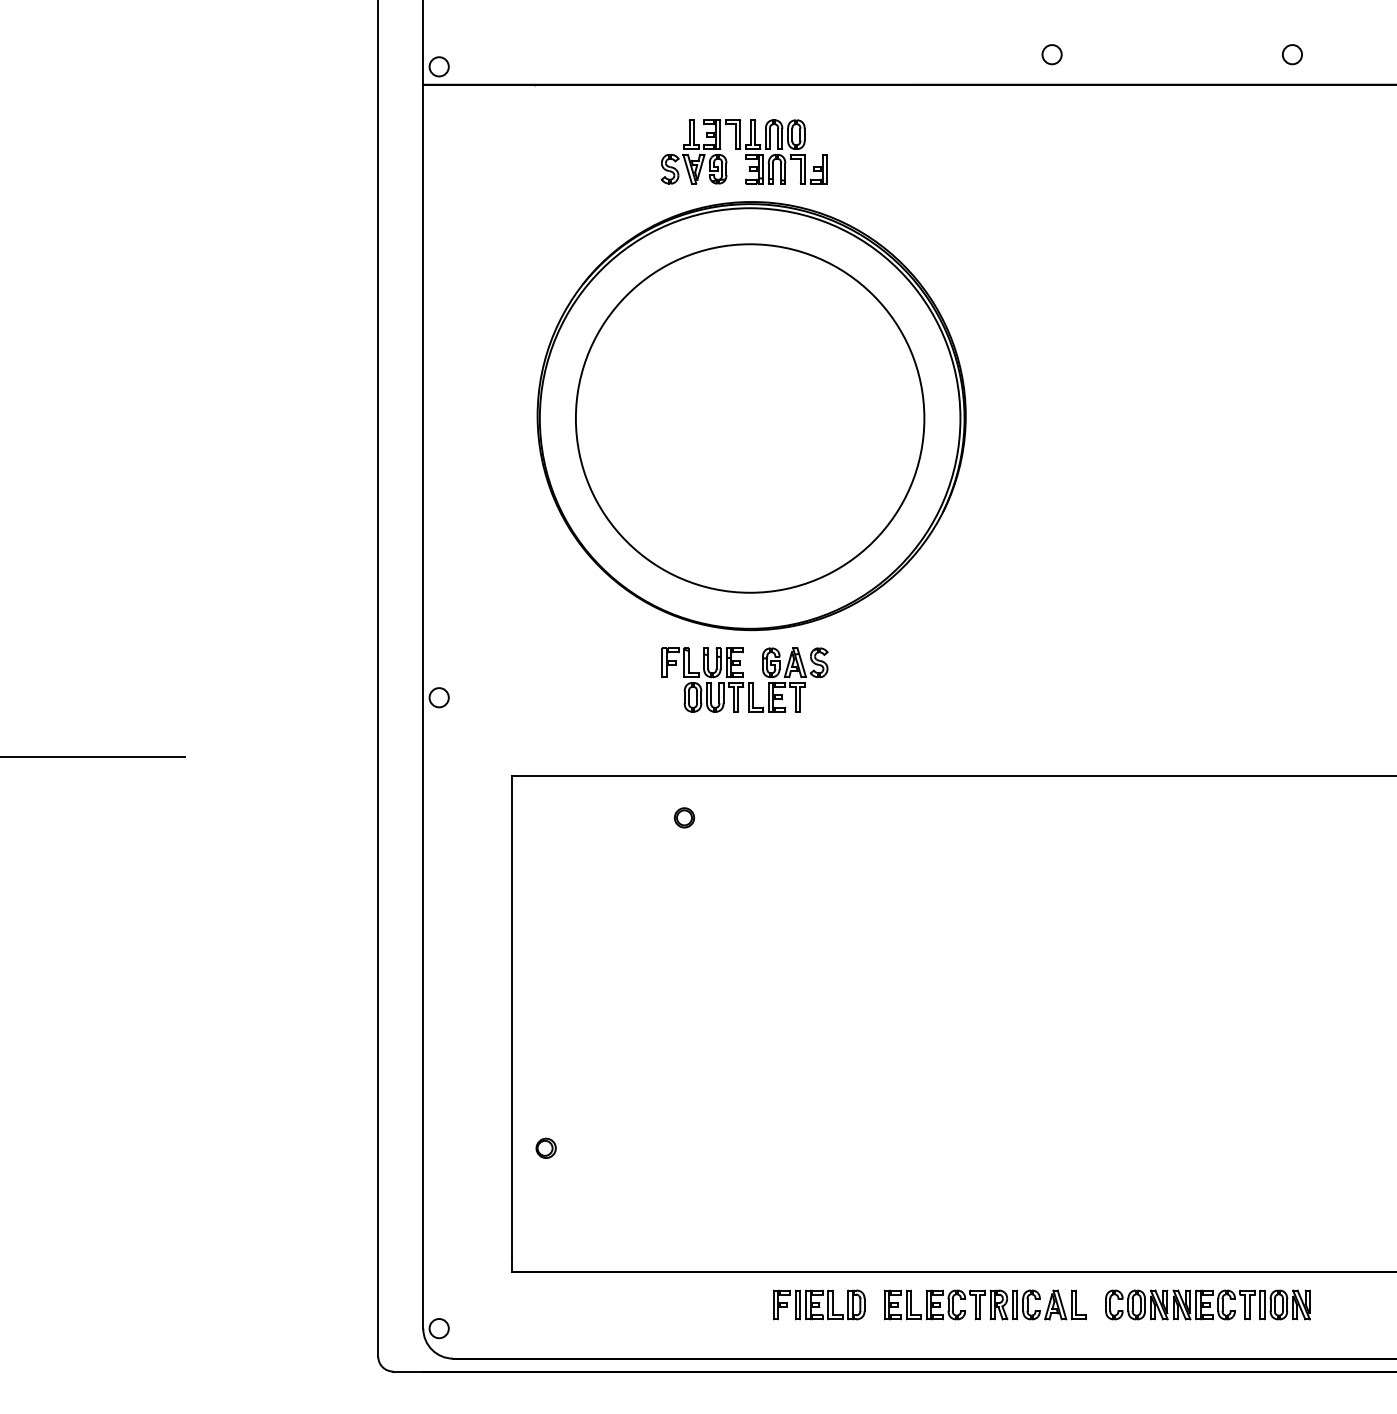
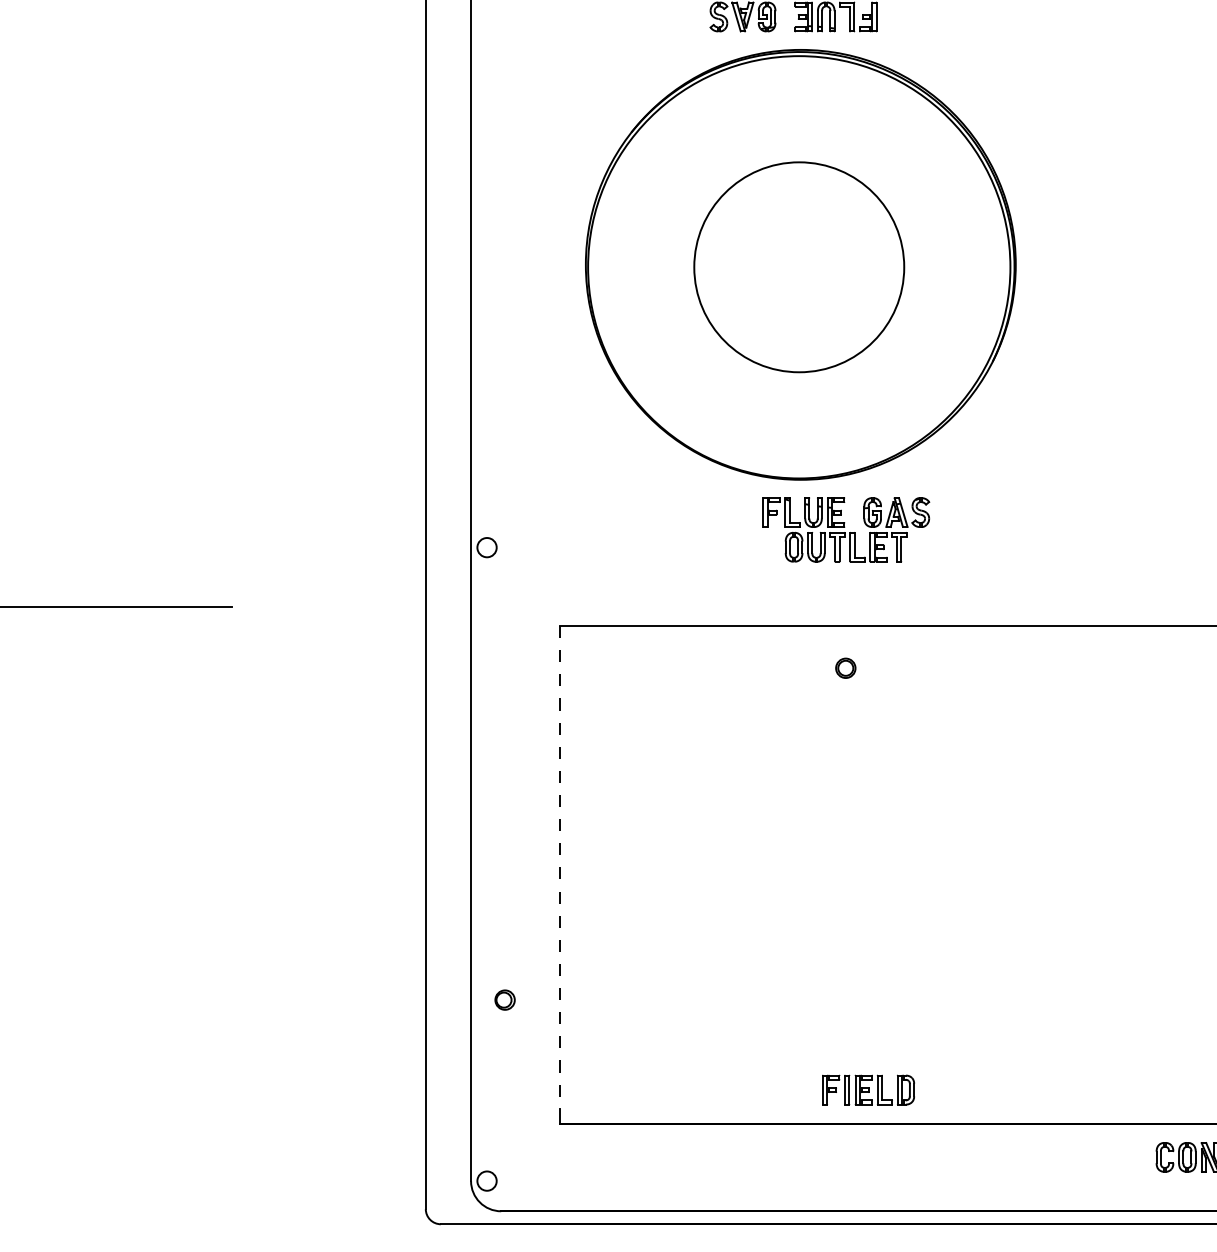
circle: (749, 418) -> (798, 267), size x0.6
part: (744, 679) -> (845, 529), moved
part: (684, 817) -> (845, 667), moved
line: (511, 1016) -> (559, 867), solid -> dashed
part: (545, 1147) -> (504, 999), moved
part: (818, 1304) -> (867, 1089), moved
part: (984, 1304) -> (1034, 1156), removed

